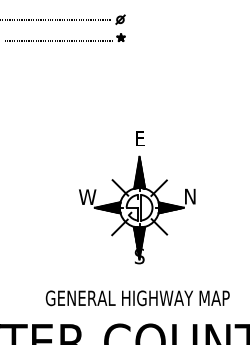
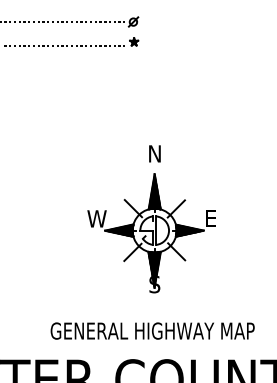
text: (139, 138) -> (154, 153), E -> N
text: (190, 196) -> (211, 218), N -> E

